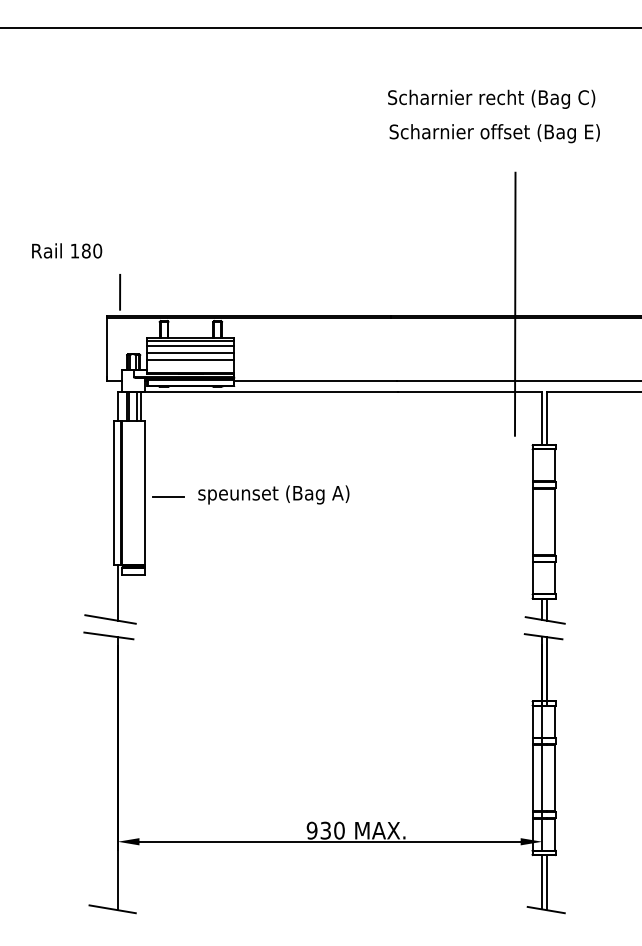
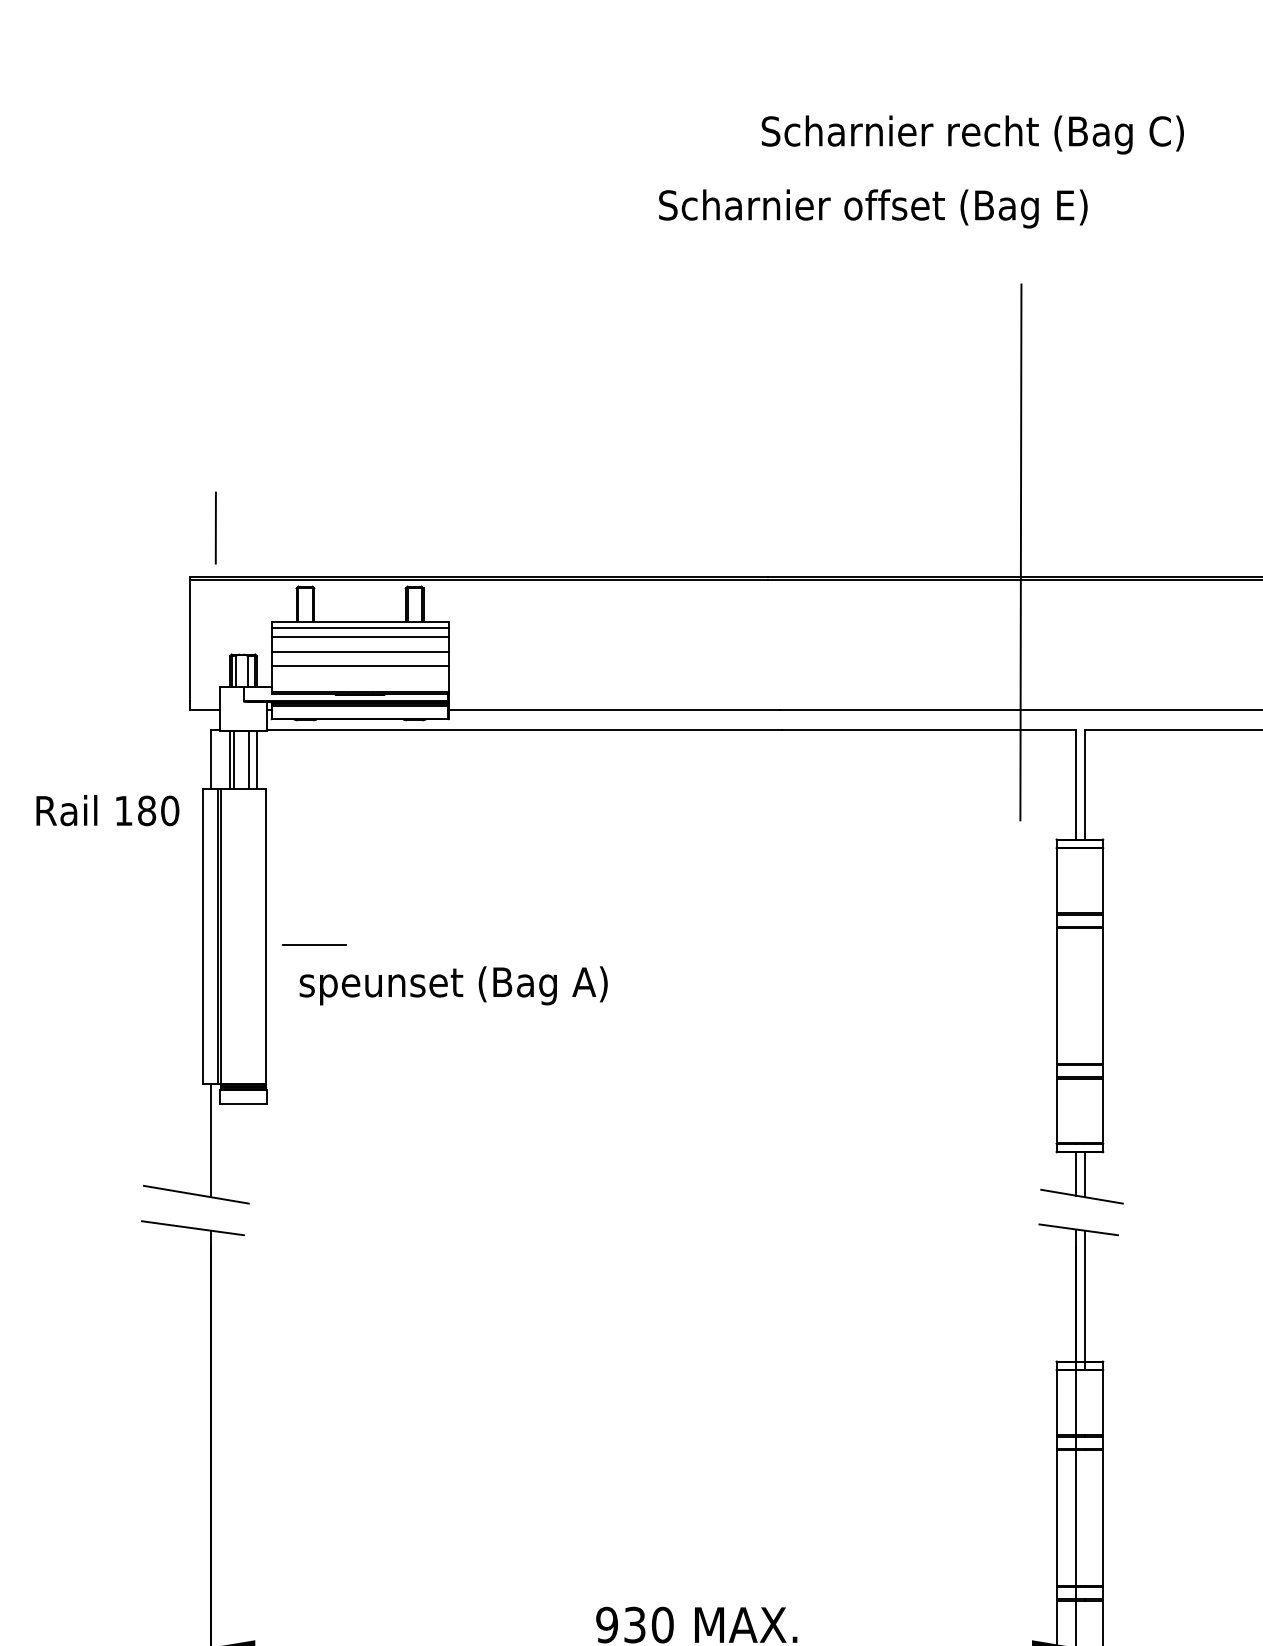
text: (494, 133) -> (872, 208), moved
text: (67, 250) -> (108, 809), moved
text: (273, 494) -> (452, 984), moved

